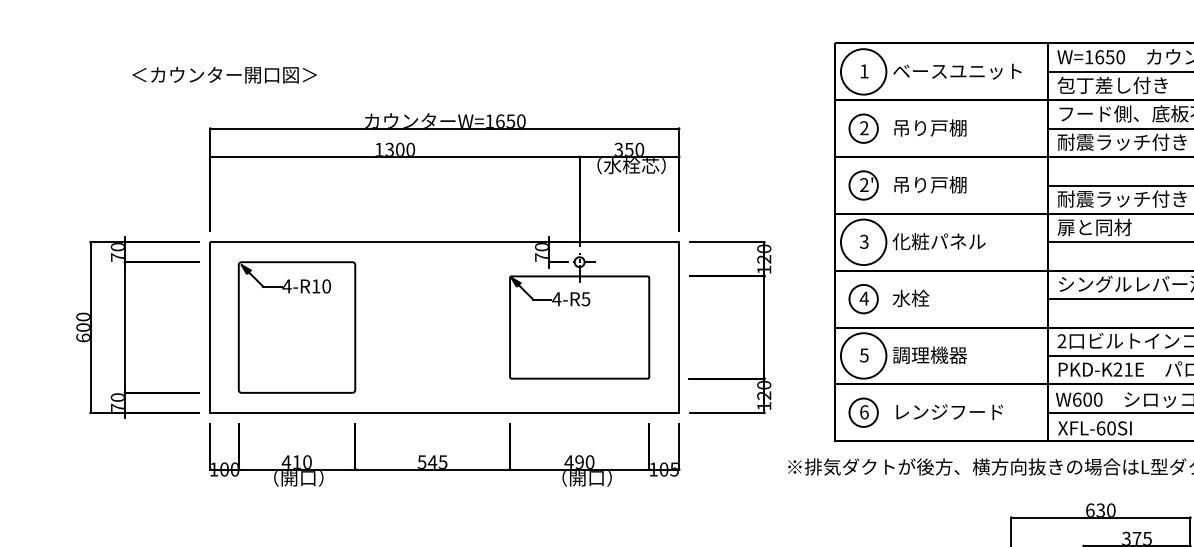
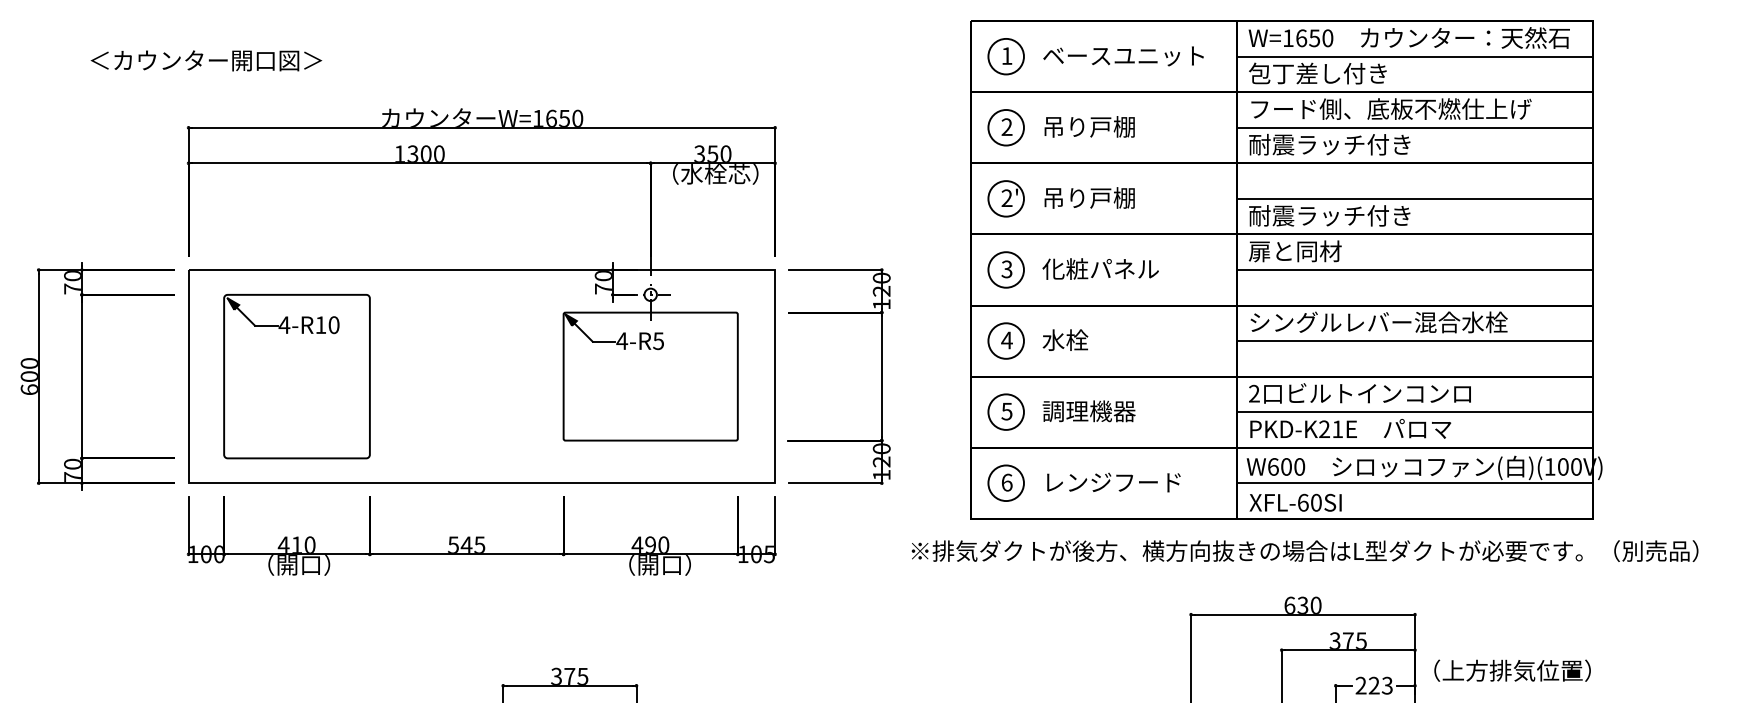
circle: (863, 71) -> (1005, 56), size x0.62
circle: (863, 241) -> (1005, 269), size x0.62
circle: (863, 355) -> (1005, 411), size x0.62

